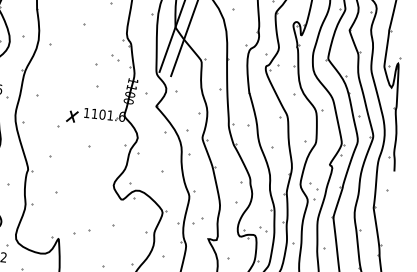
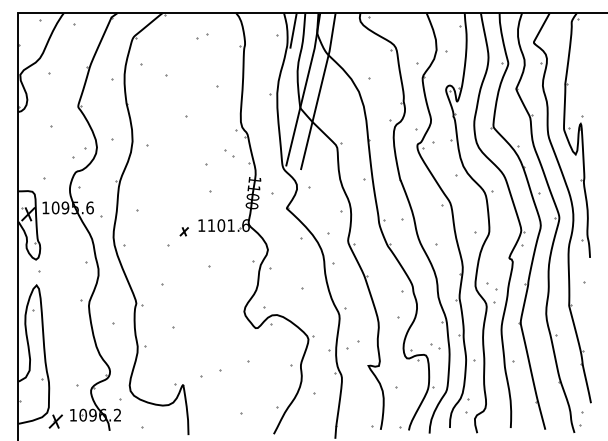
part: (72, 116) -> (184, 231), size x0.6

